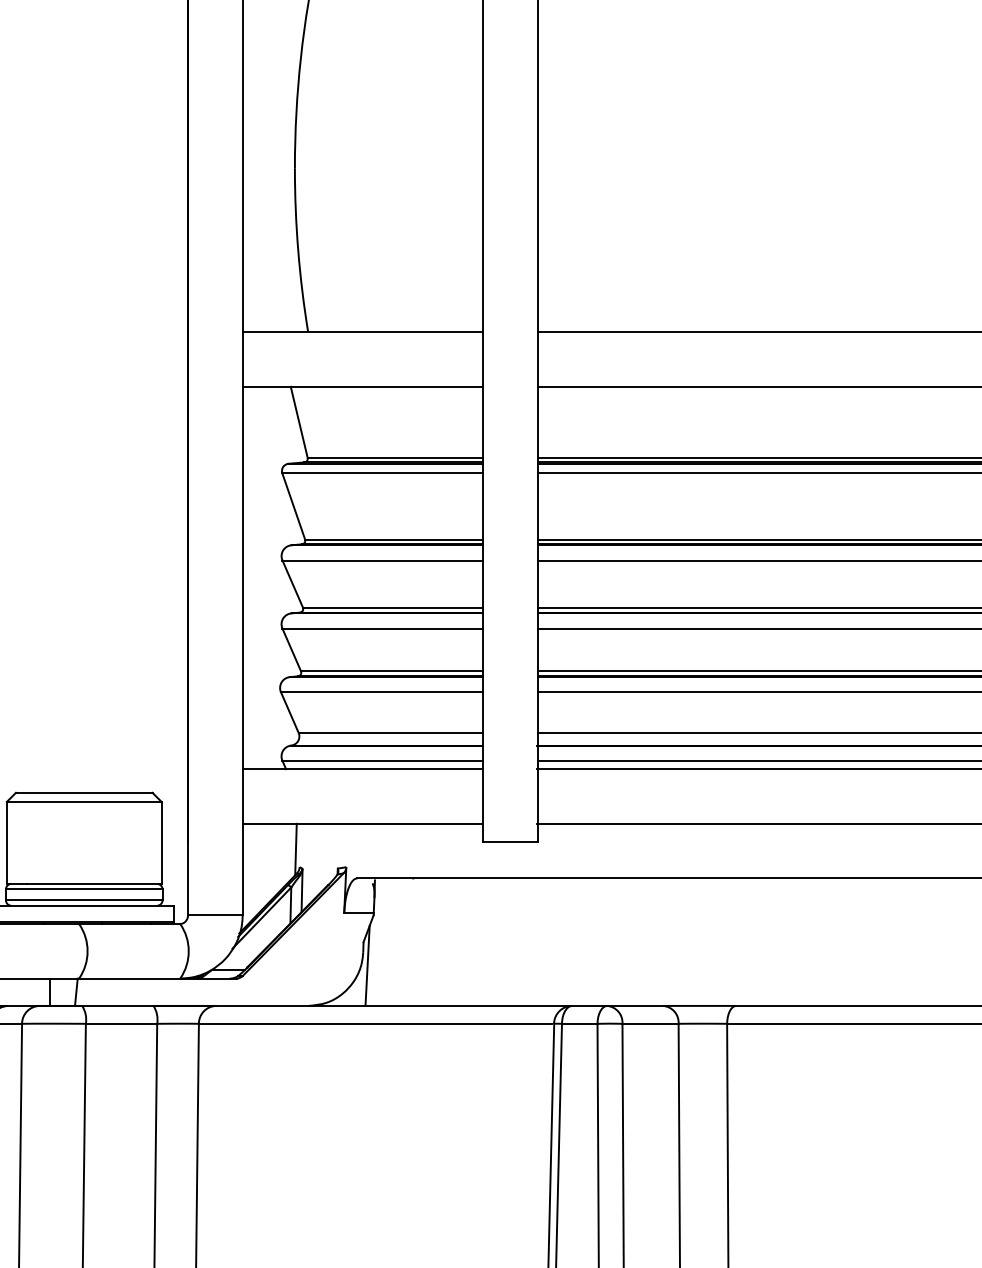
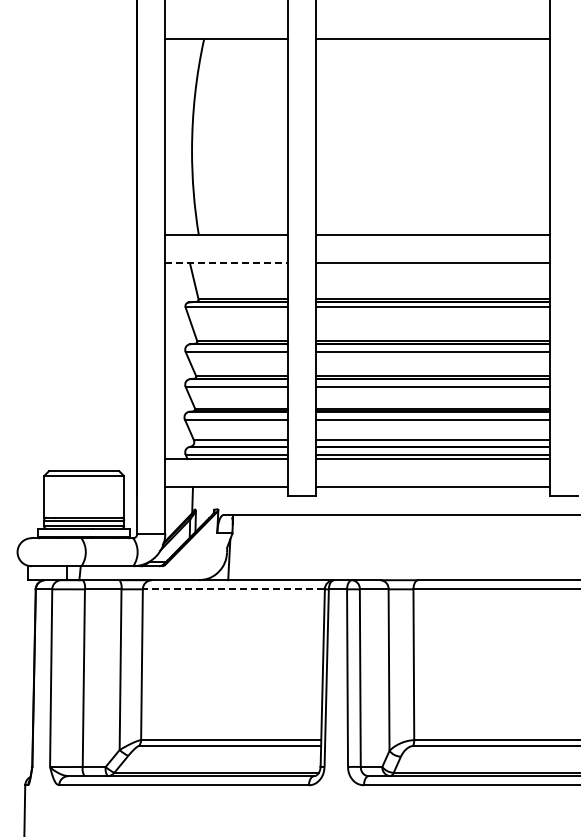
line: (364, 387) -> (227, 263), solid -> dashed
line: (375, 1024) -> (233, 589), solid -> dashed

